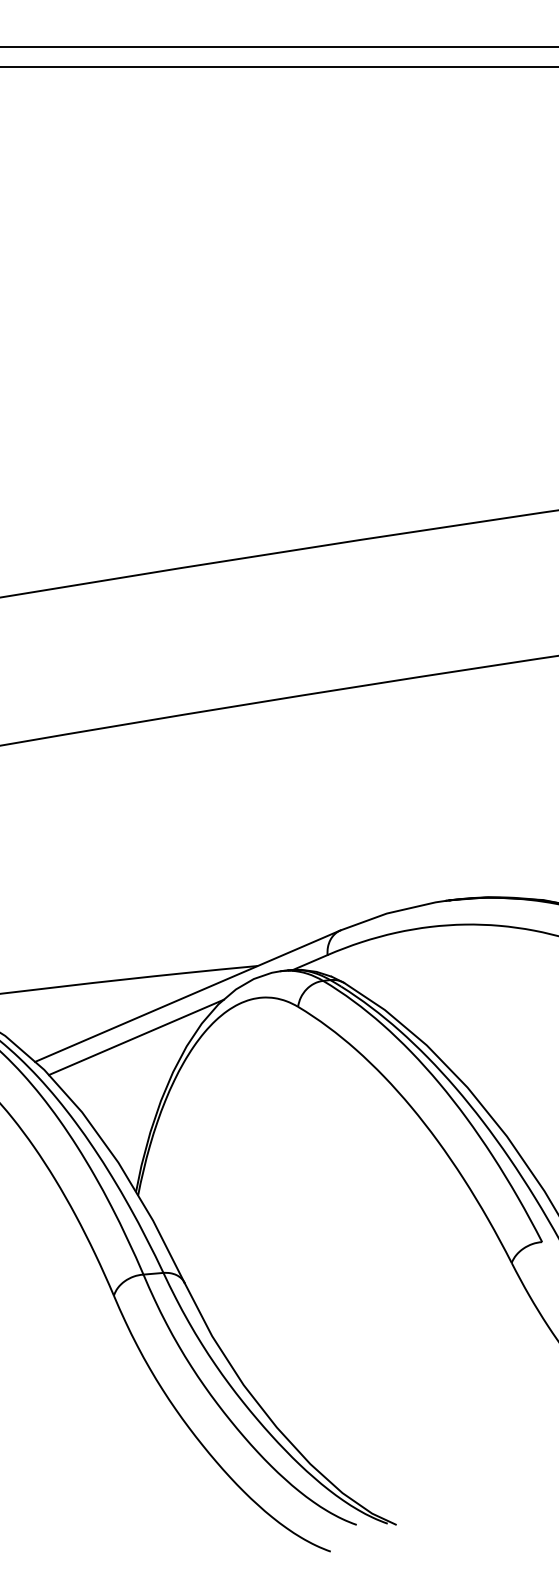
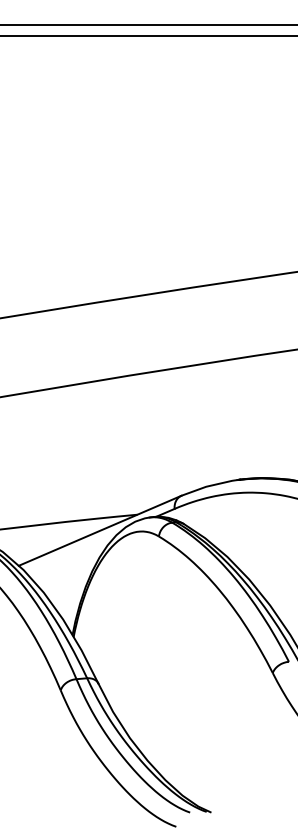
line: (135, 1036) -> (72, 552), removed

